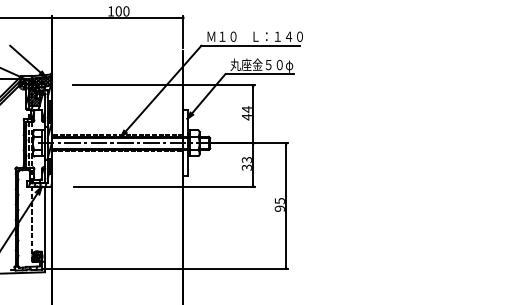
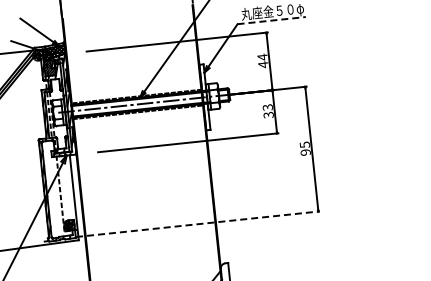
line: (260, 74) -> (272, 21), solid -> dashed
line: (165, 268) -> (198, 223), solid -> dashed

